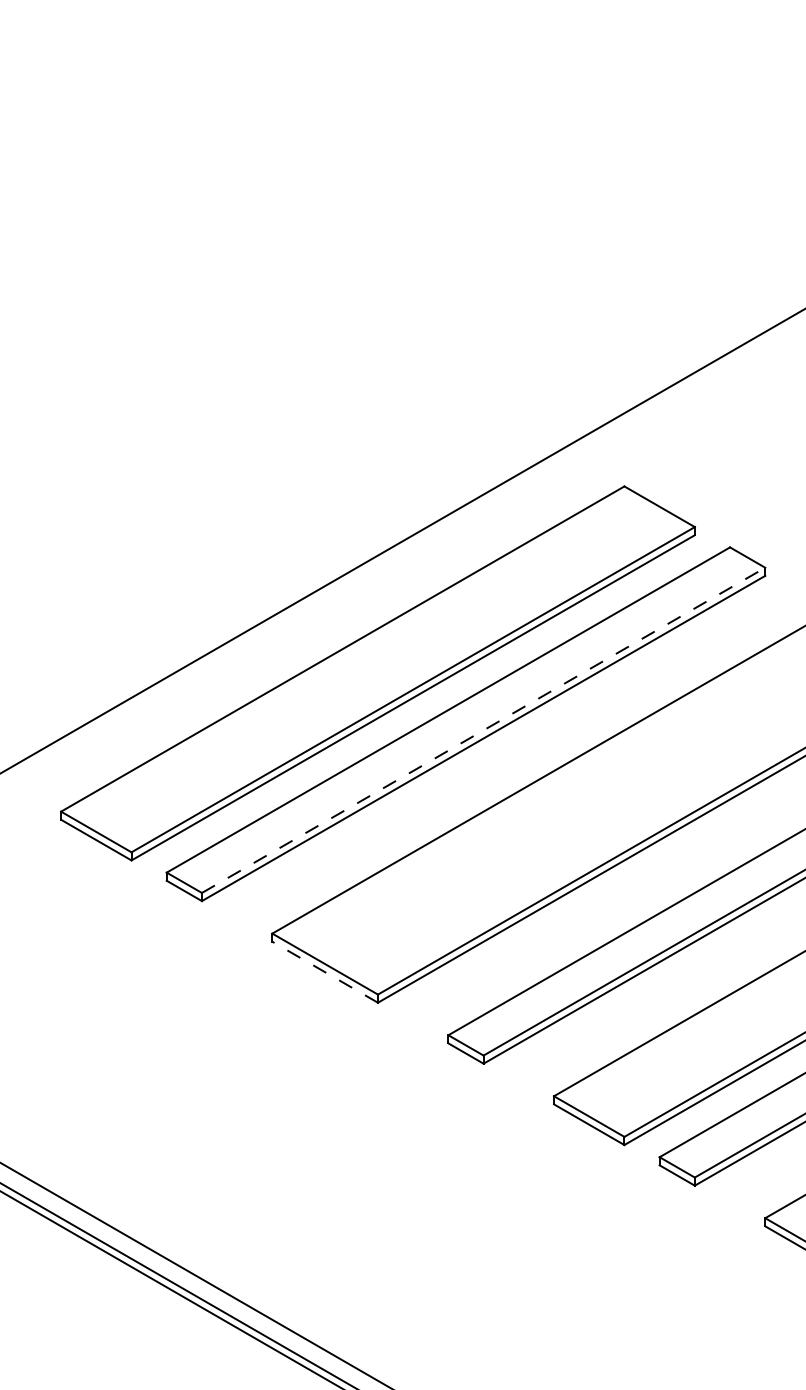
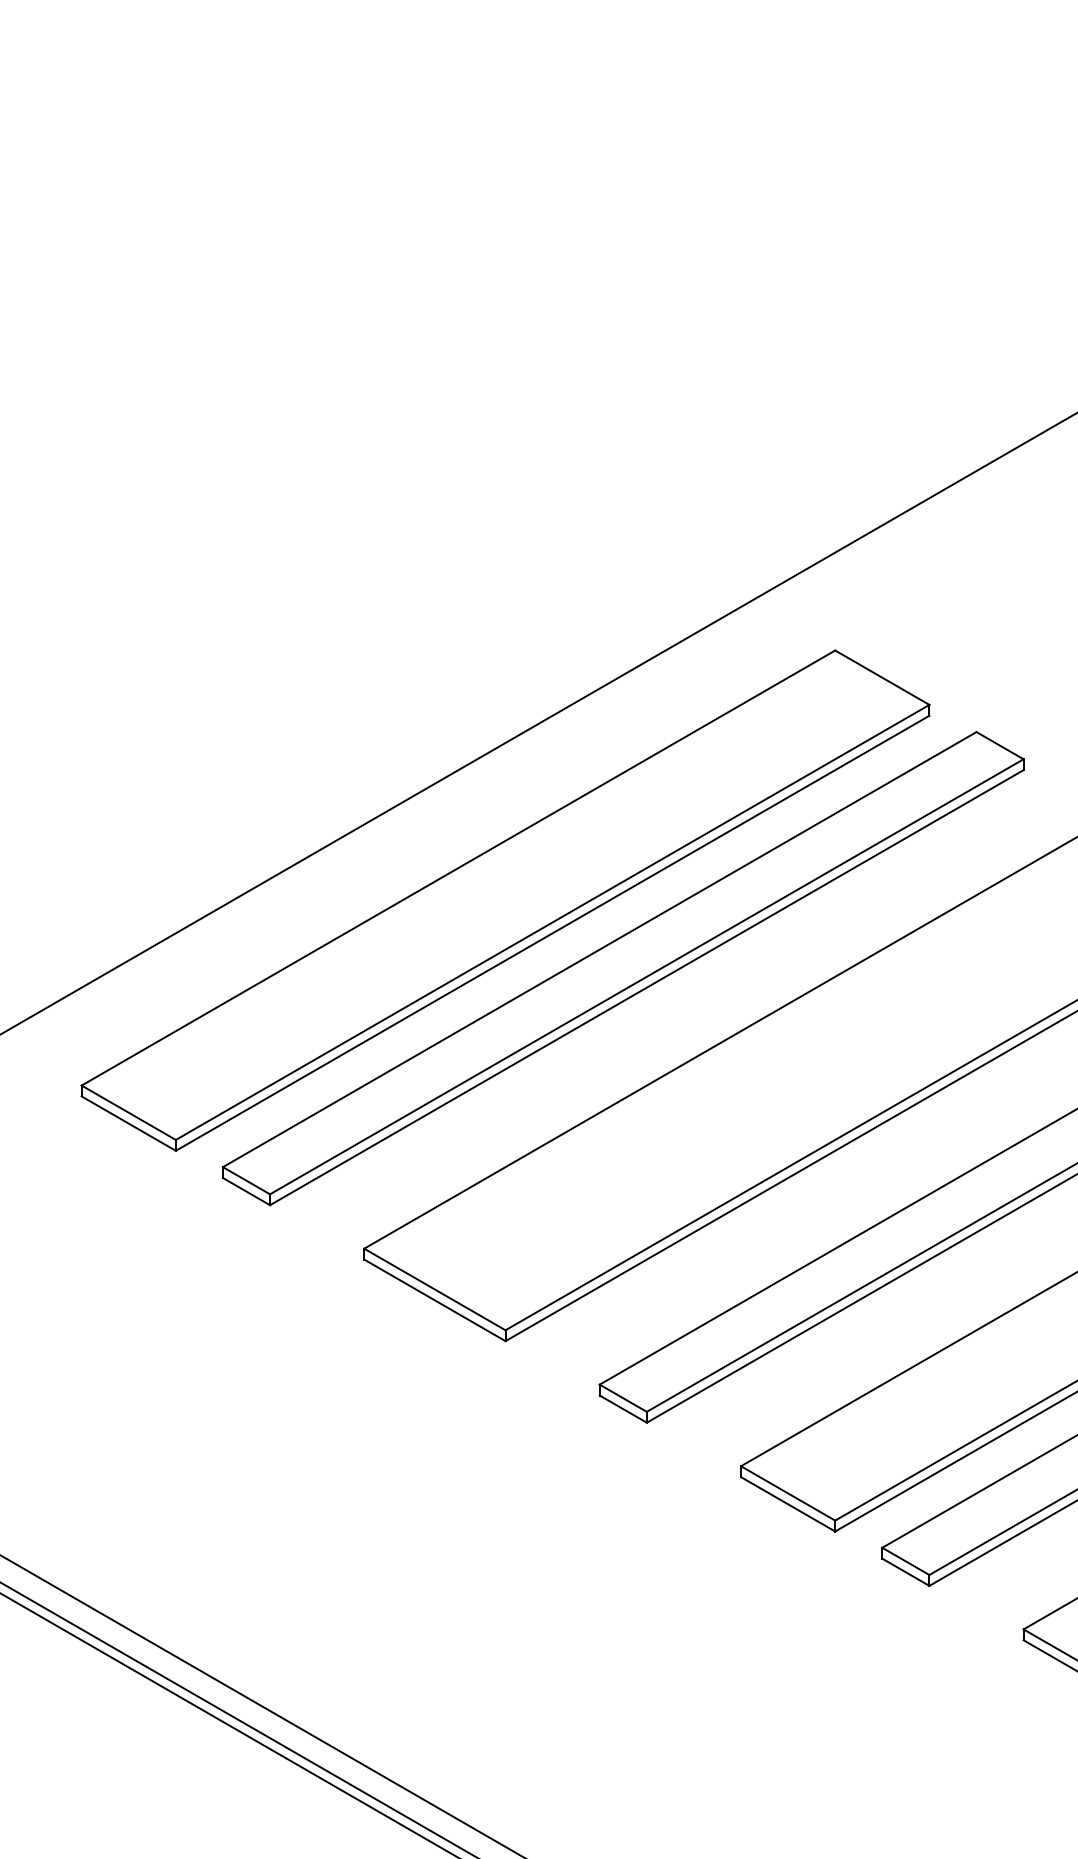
line: (484, 730) -> (648, 976), dashed -> solid
line: (325, 972) -> (435, 1300), dashed -> solid

